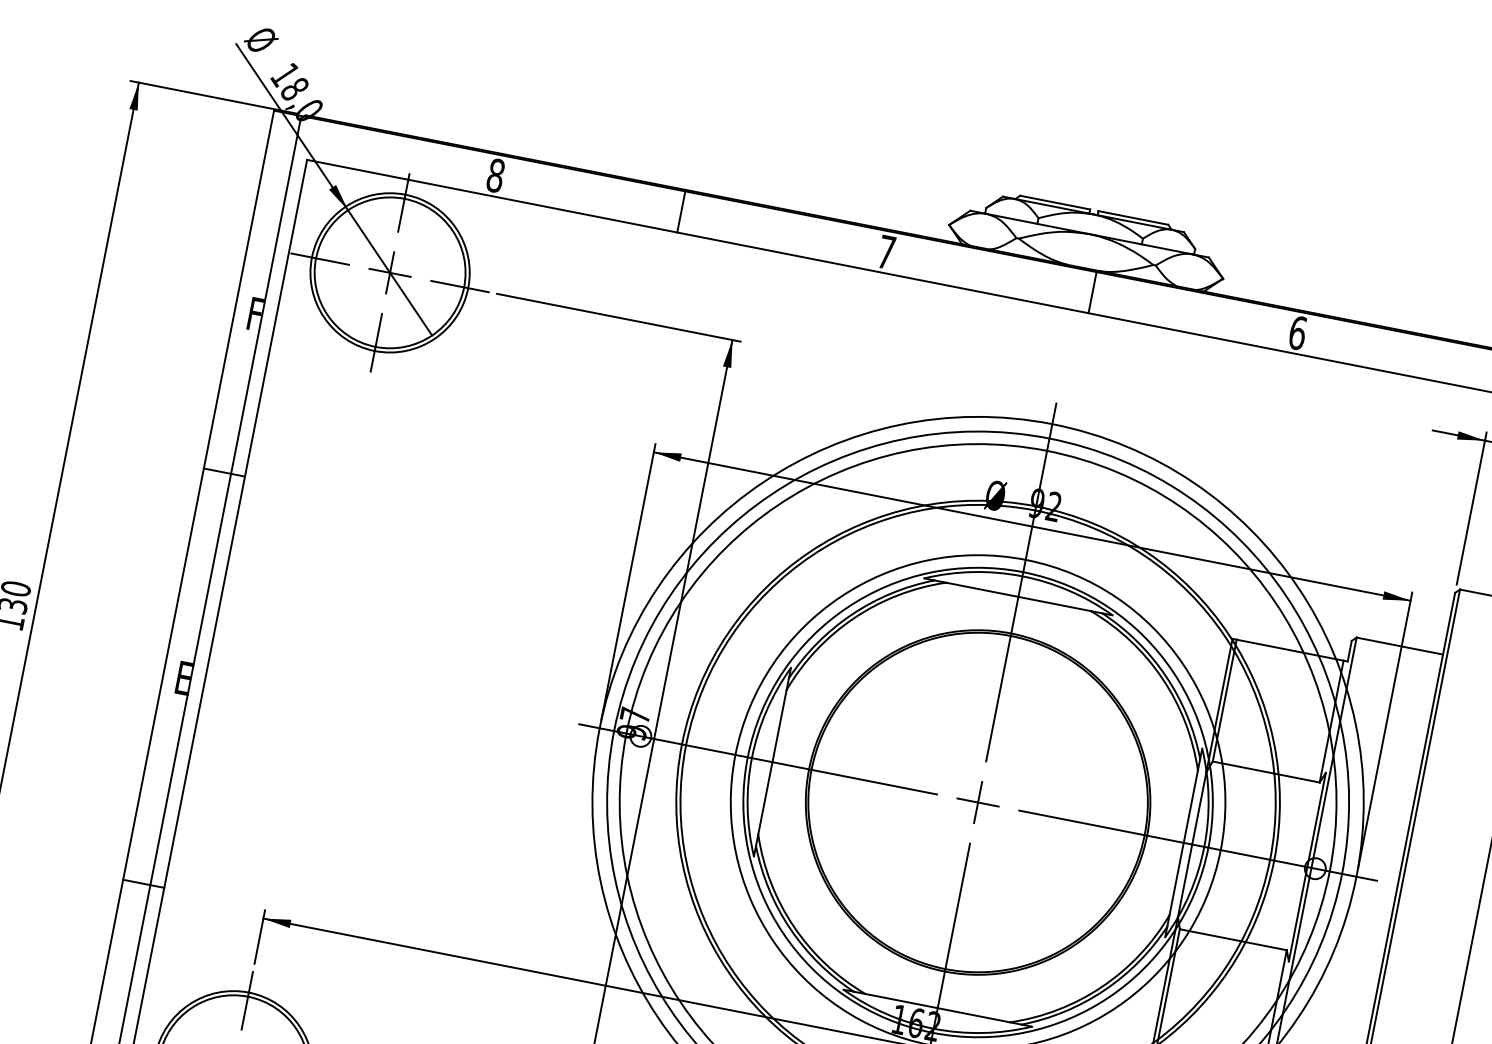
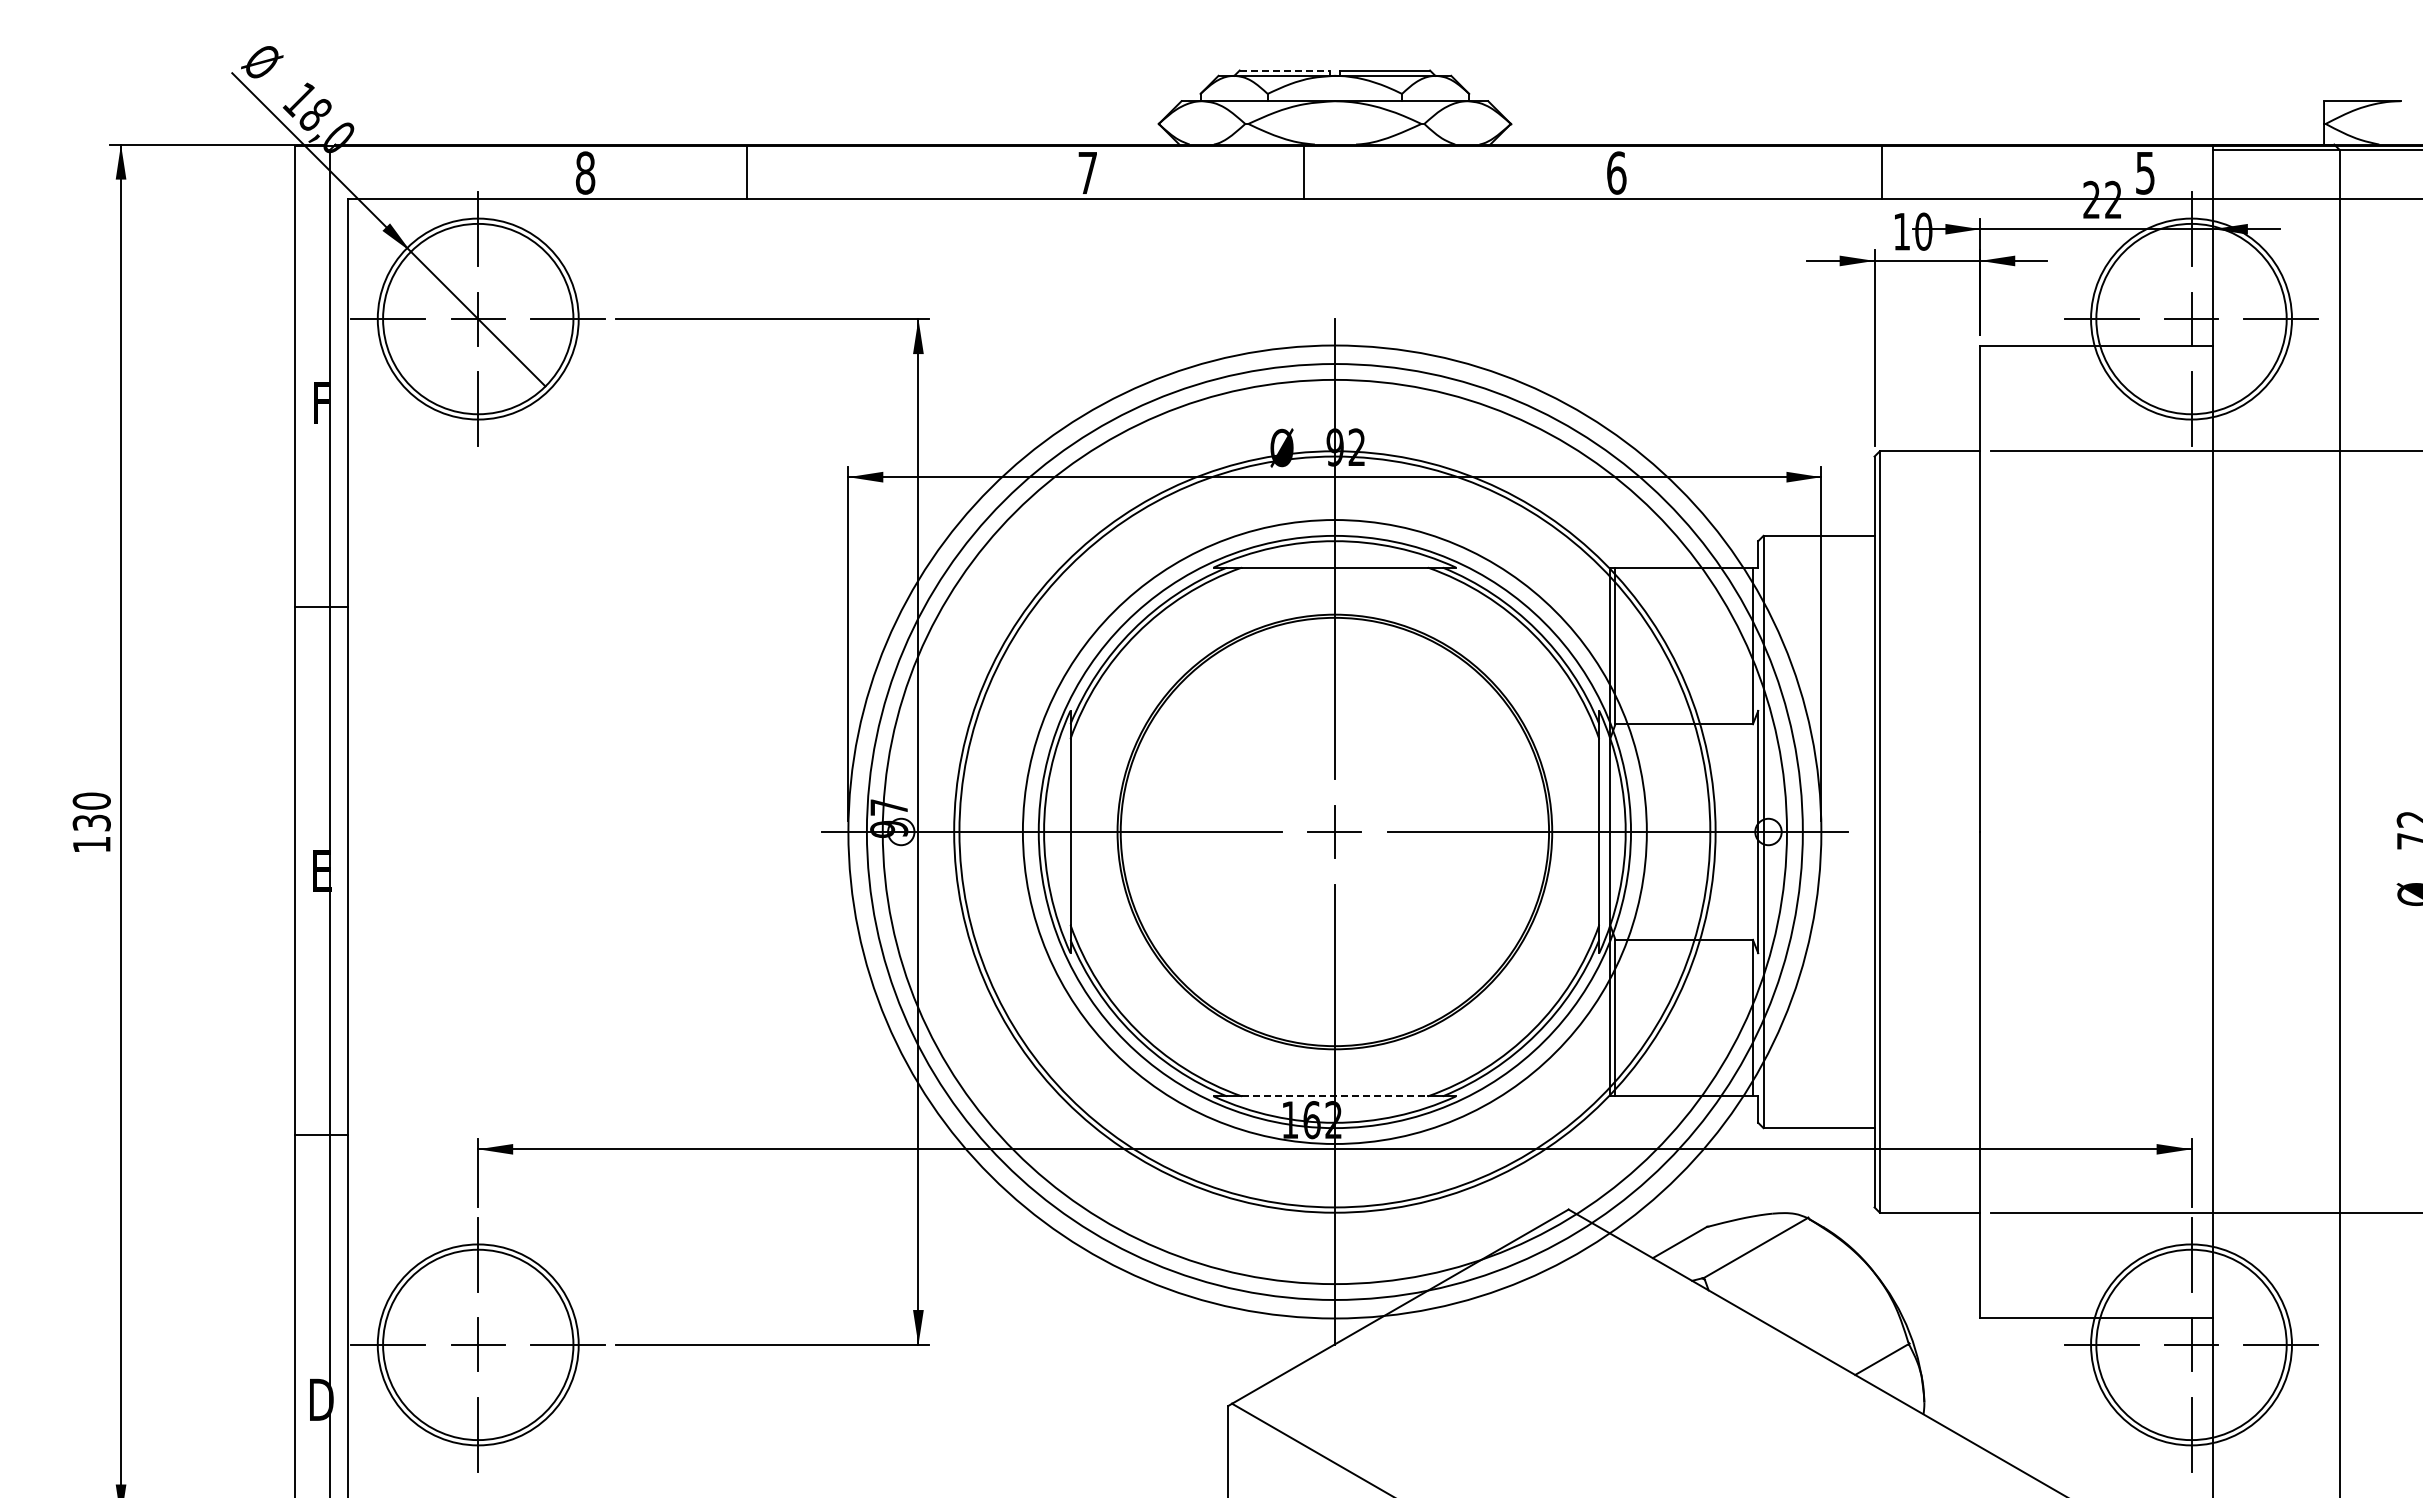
line: (1055, 202) -> (1284, 70), solid -> dashed
line: (680, 211) -> (746, 172), moved
line: (1092, 292) -> (1303, 172), moved
line: (937, 1008) -> (1334, 1096), solid -> dashed

